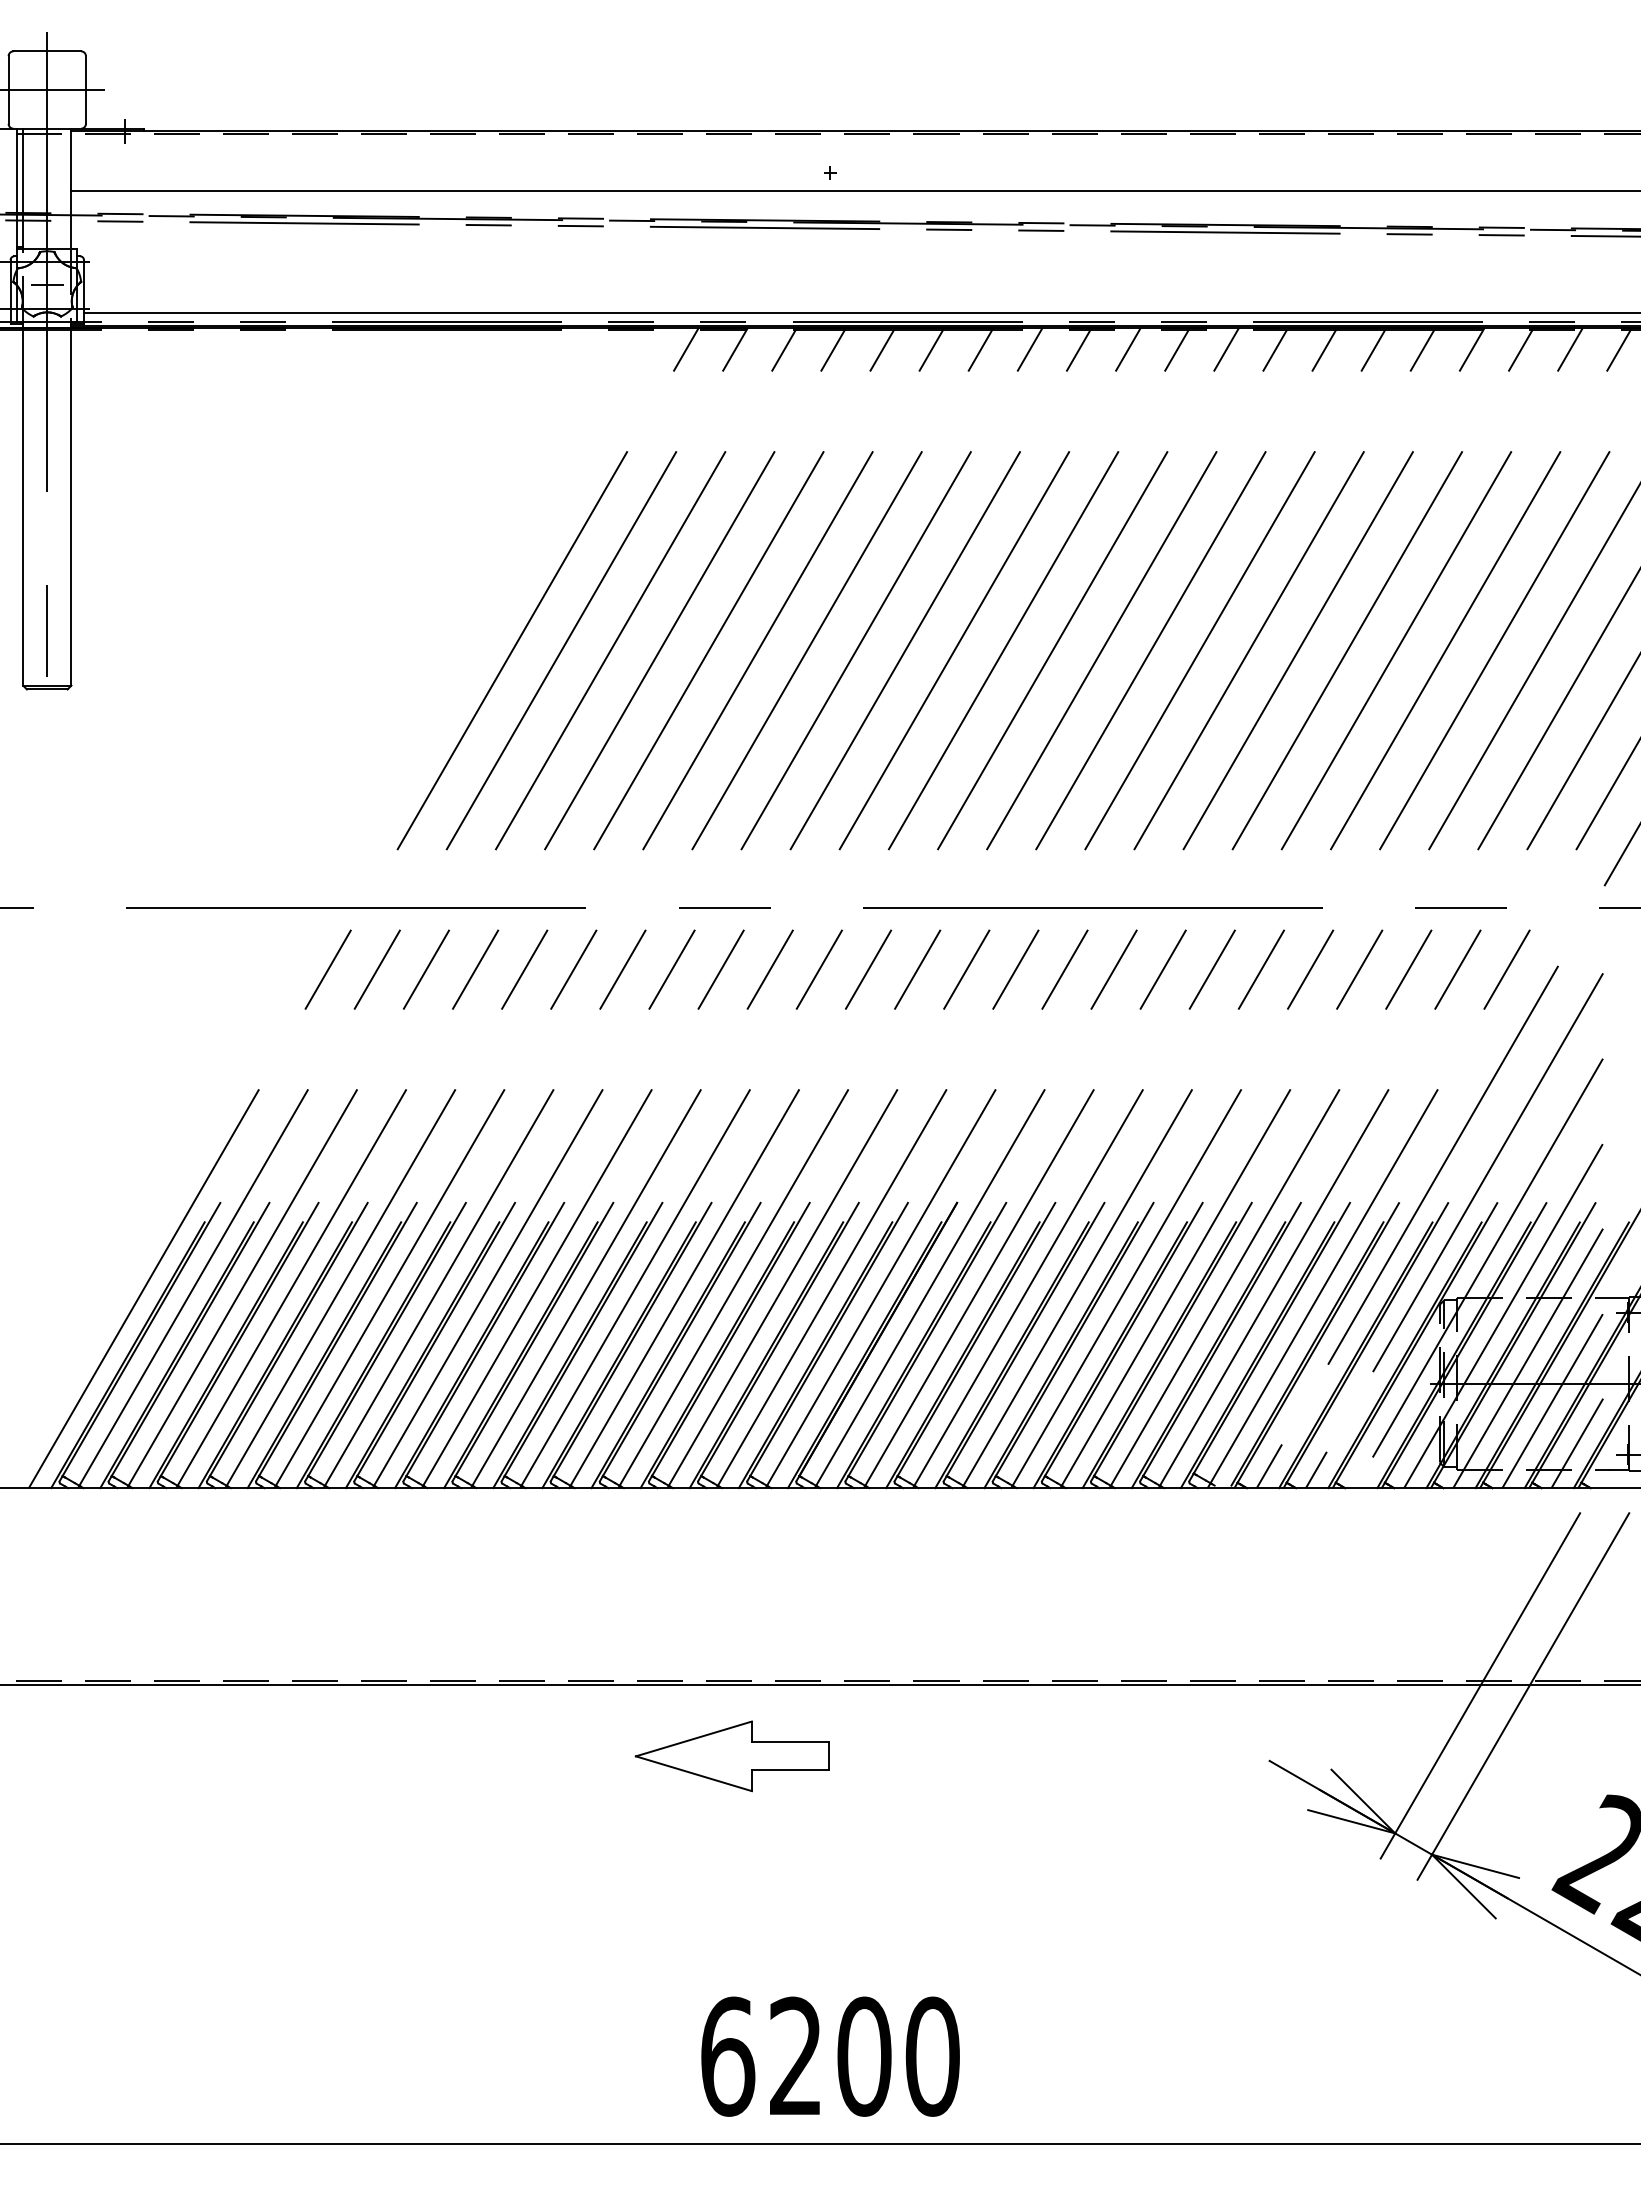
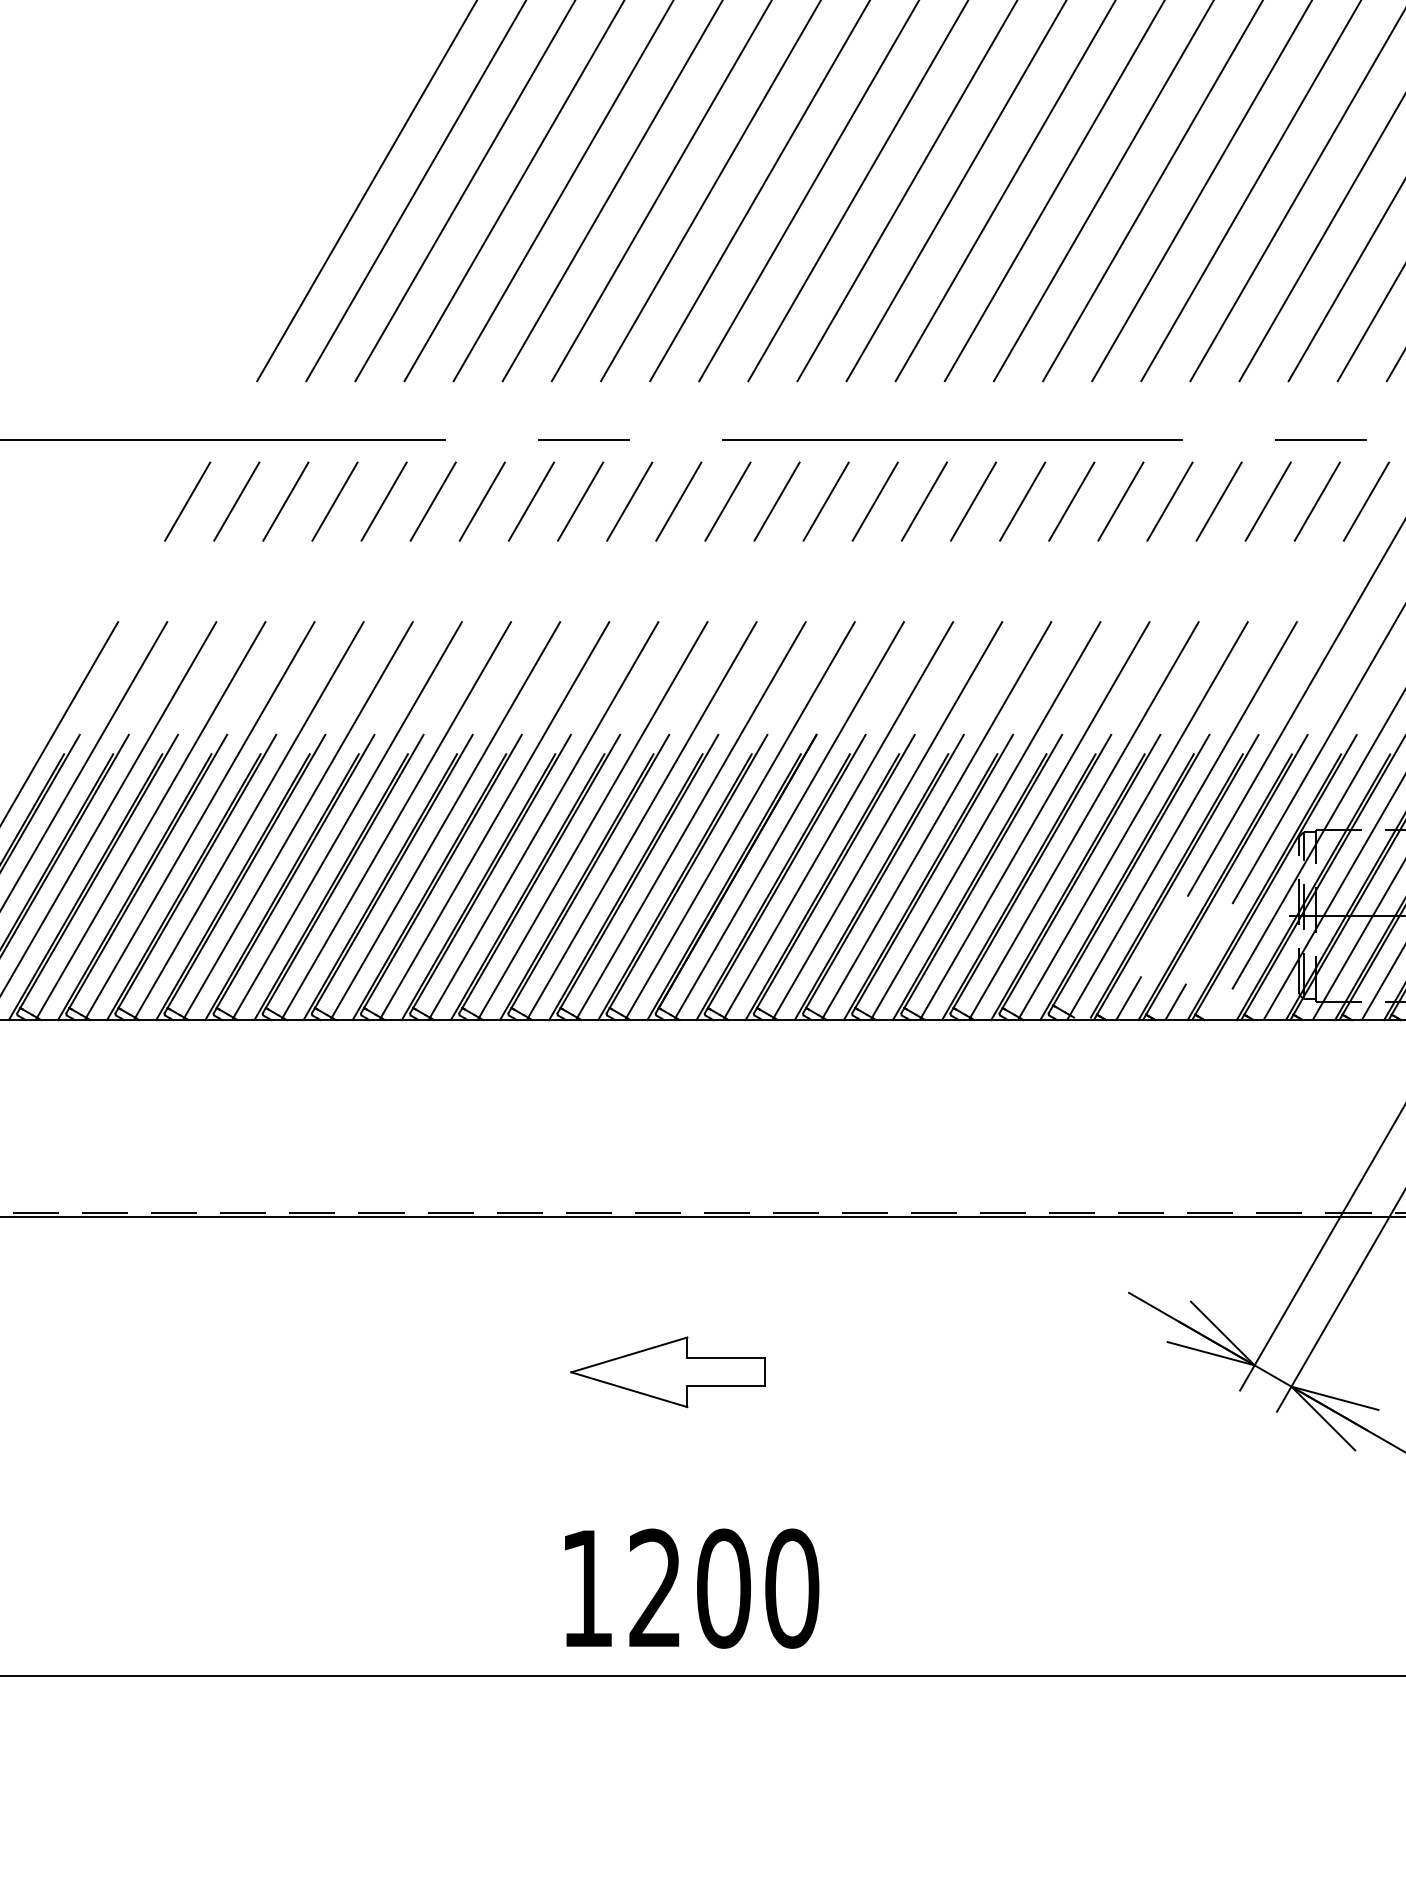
part: (731, 1756) -> (666, 1372), moved
text: (728, 2056) -> (587, 1588), 6200 -> 1200

